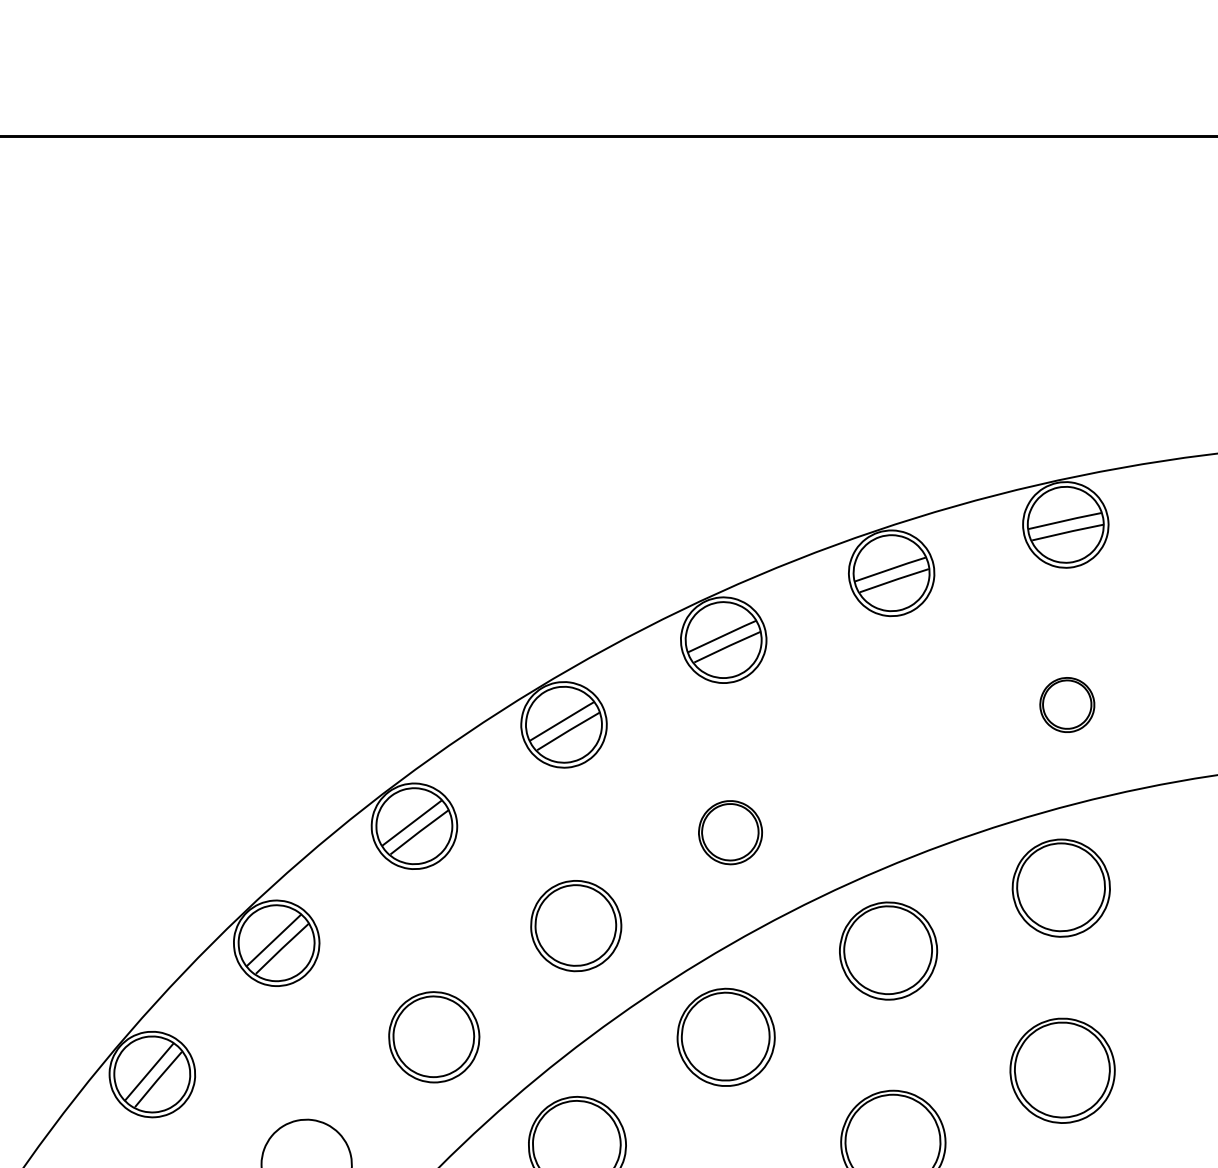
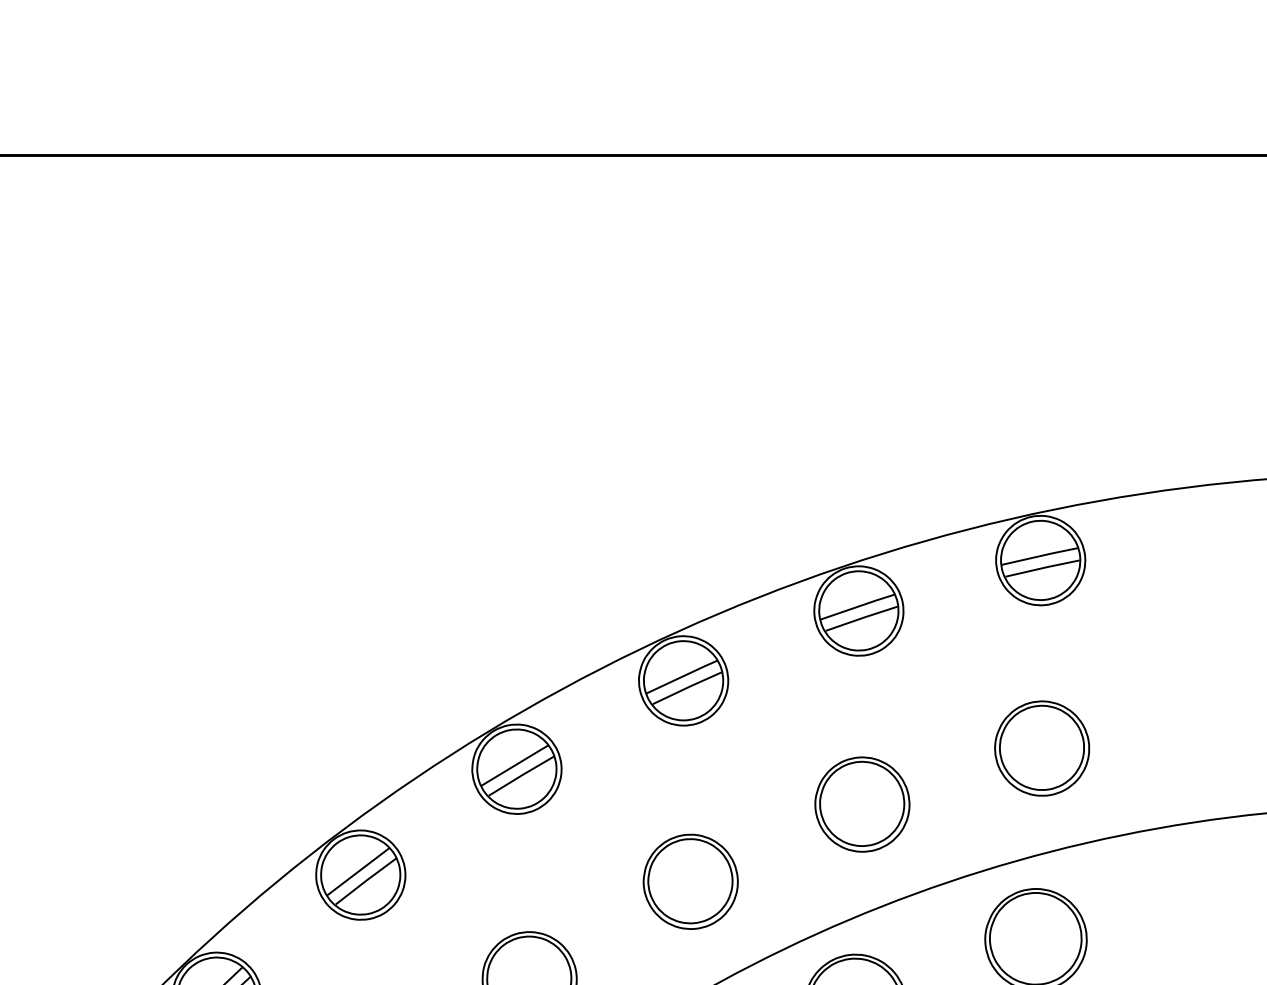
part: (1067, 704) -> (1042, 747), size x1.67
part: (895, 758) -> (862, 804), added
part: (730, 832) -> (690, 881), size x1.43

